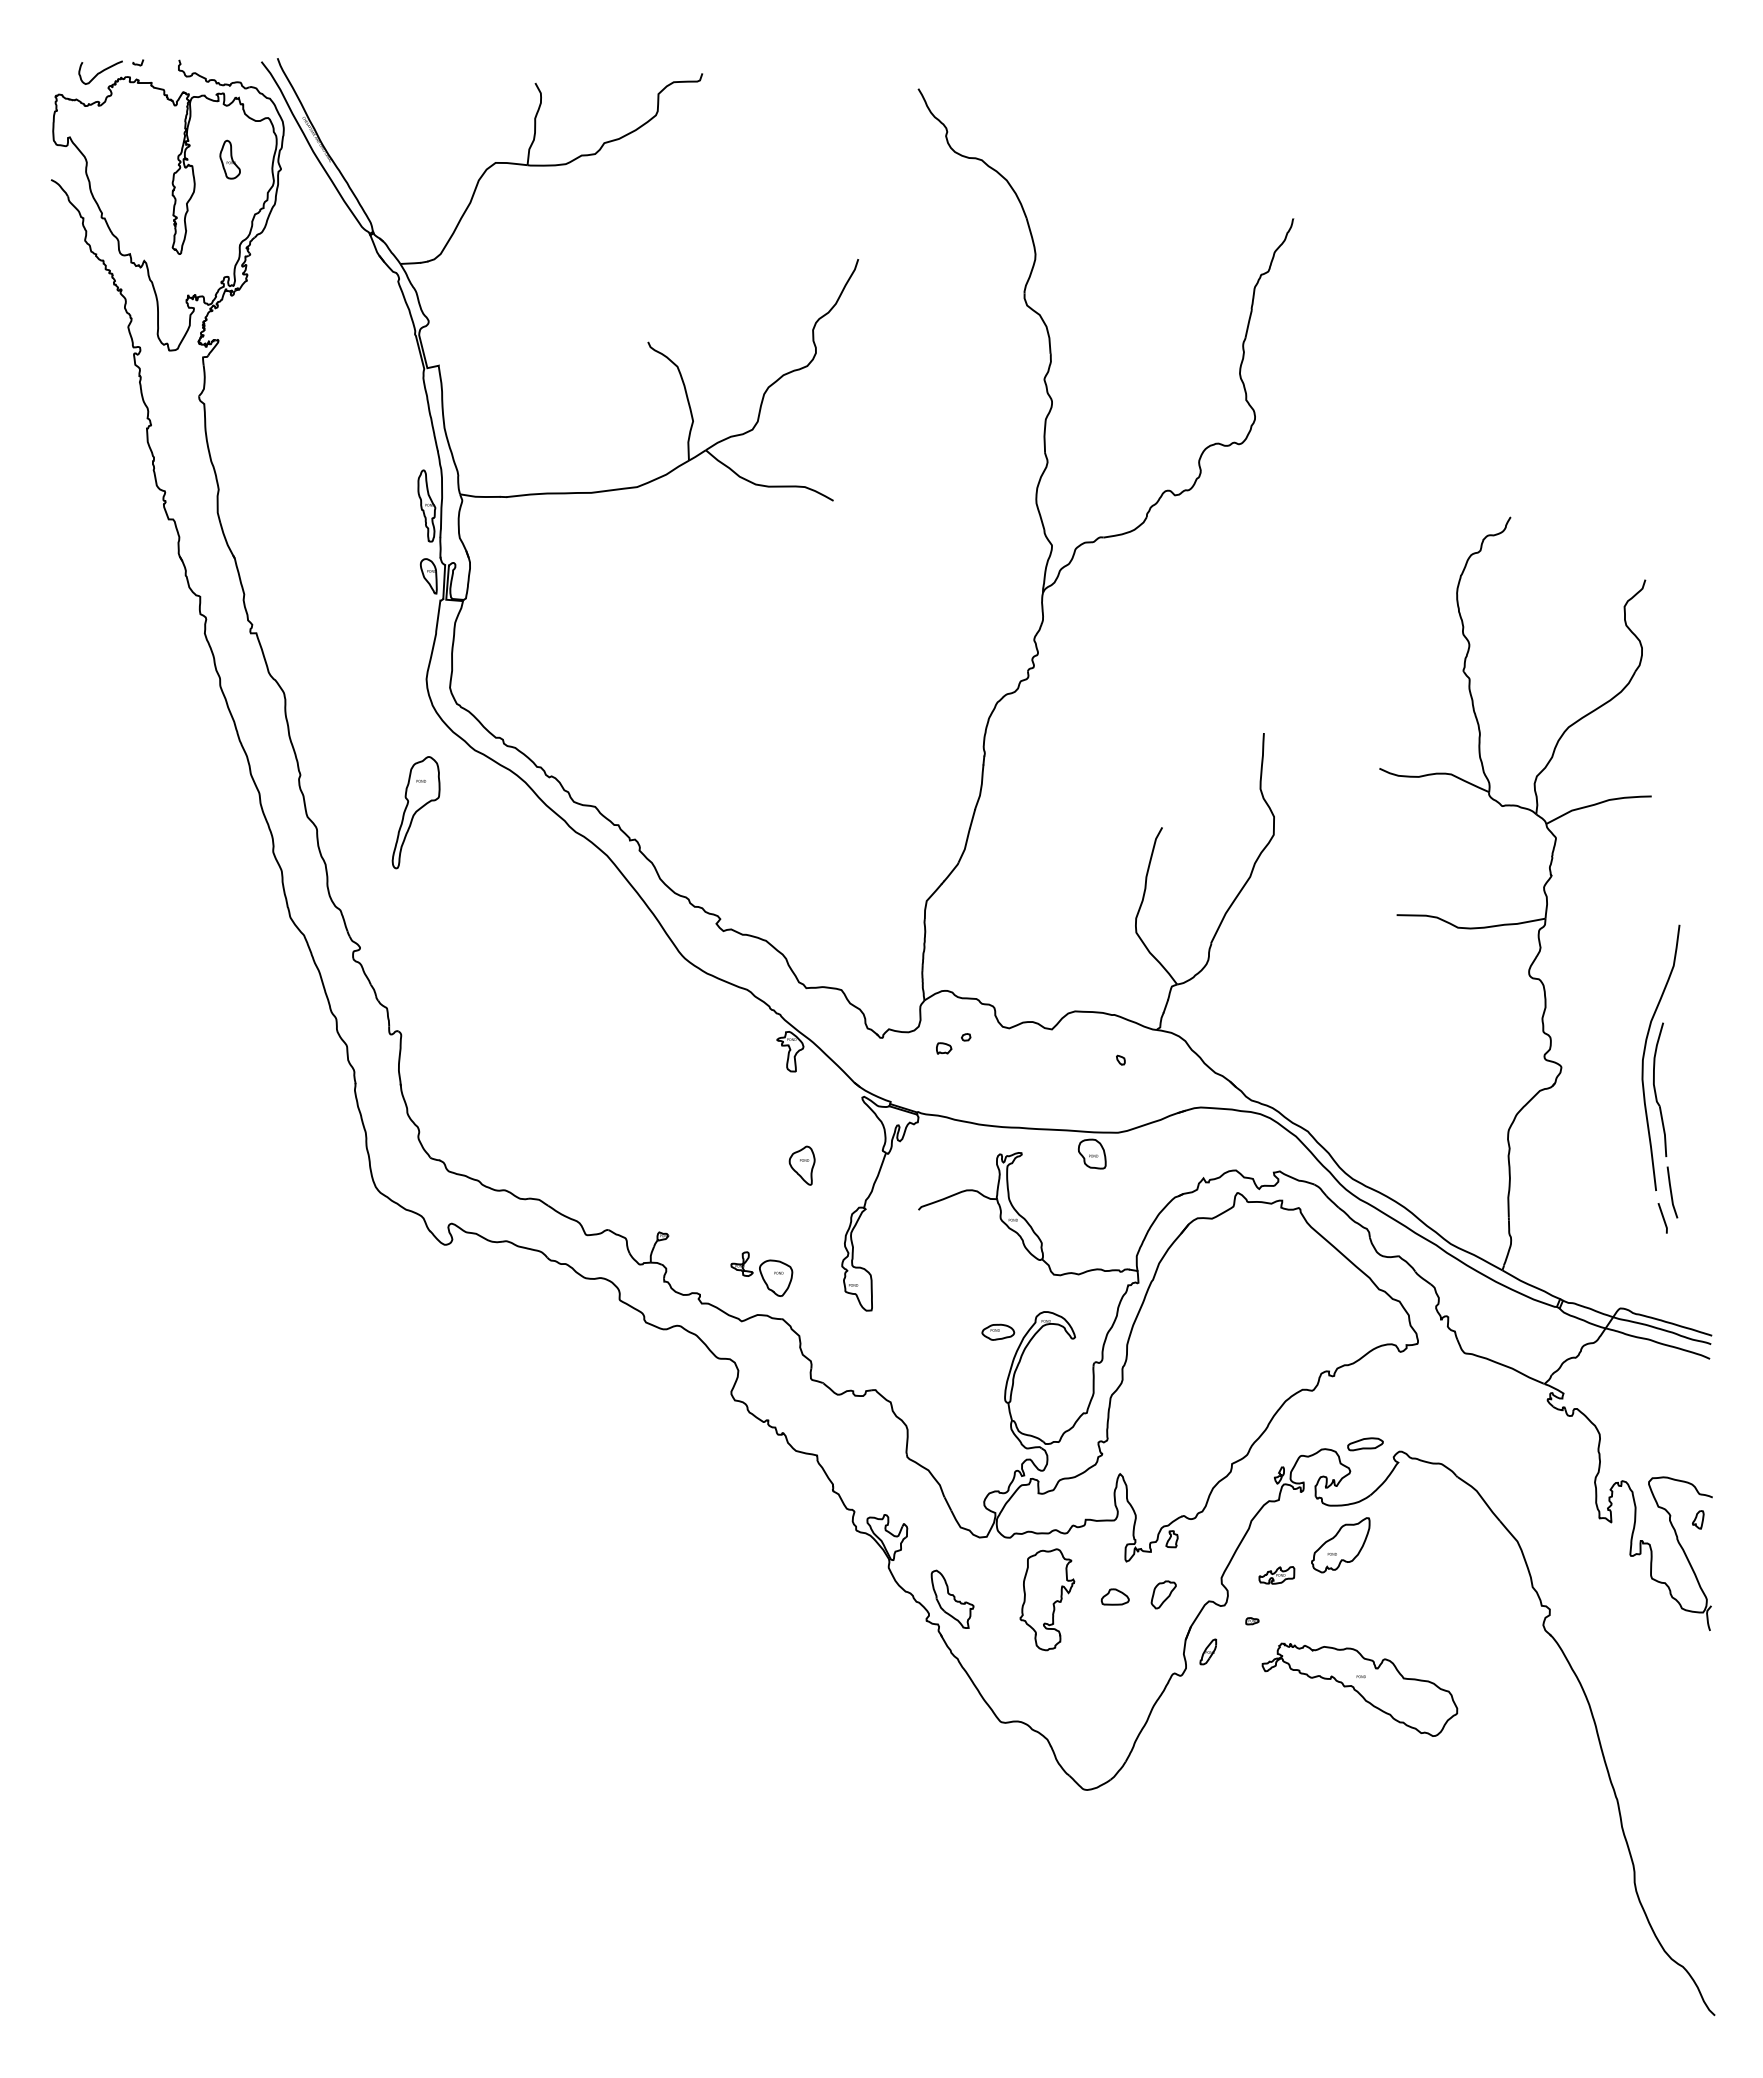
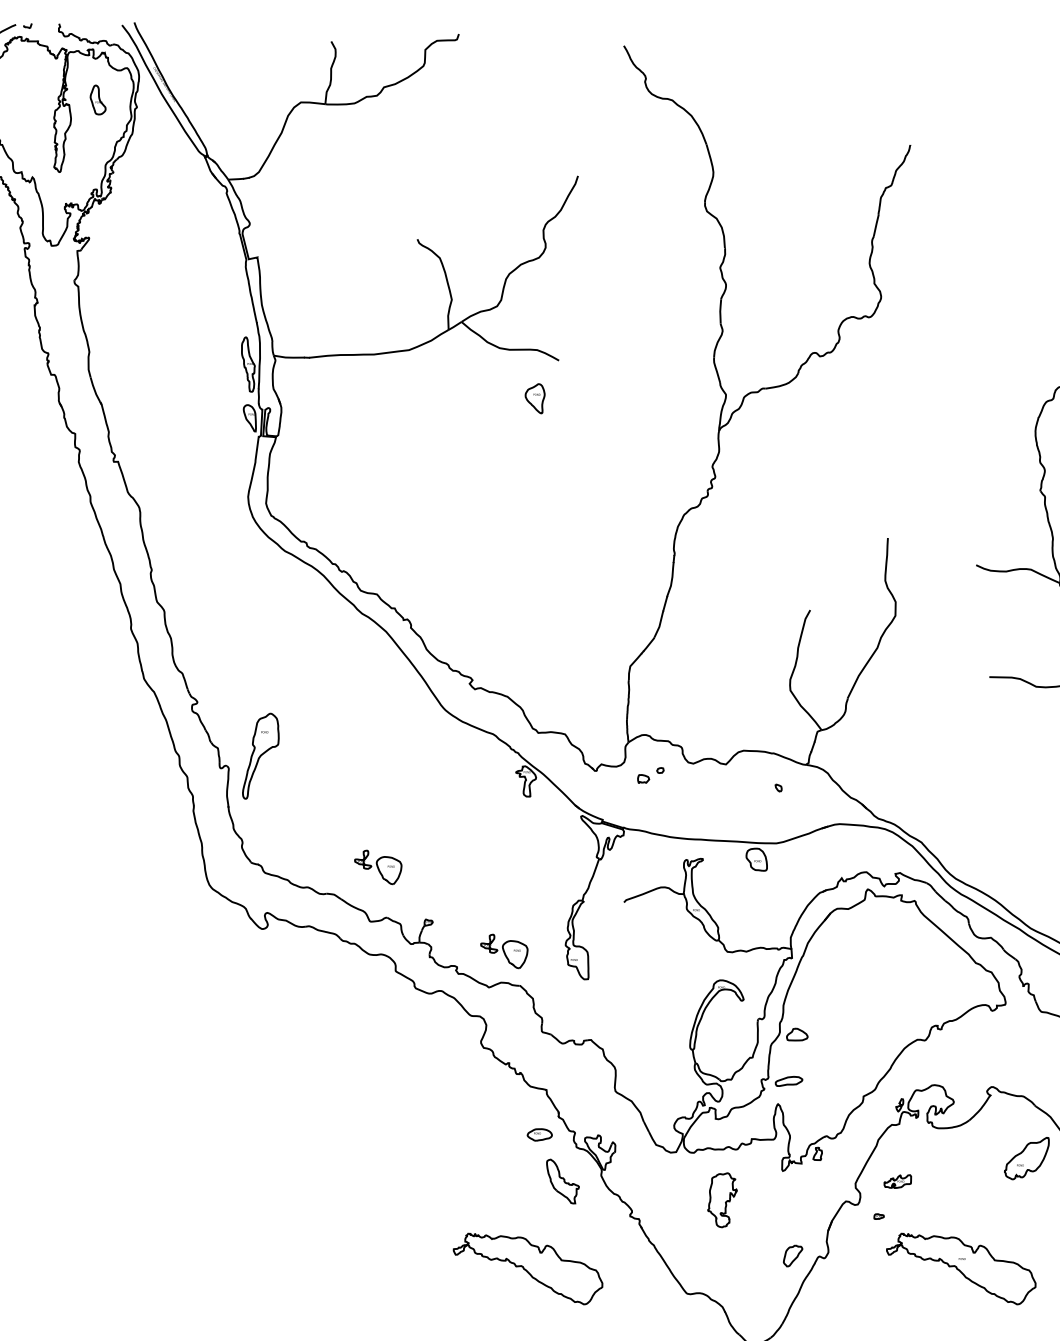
part: (415, 812) -> (260, 756), moved
part: (596, 1163) -> (378, 866), added
part: (801, 1165) -> (534, 398), moved
part: (998, 1331) -> (539, 1134), moved
part: (1365, 1444) -> (789, 1081), moved
part: (1340, 1545) -> (1026, 1158), moved
part: (1163, 1594) -> (792, 1255), moved
part: (1114, 1596) -> (796, 1034), moved
part: (952, 1598) -> (562, 1180), moved
part: (1047, 1599) -> (722, 1200), size x0.7
part: (1208, 1651) -> (845, 1239), removed
part: (792, 1689) -> (527, 1268), added

